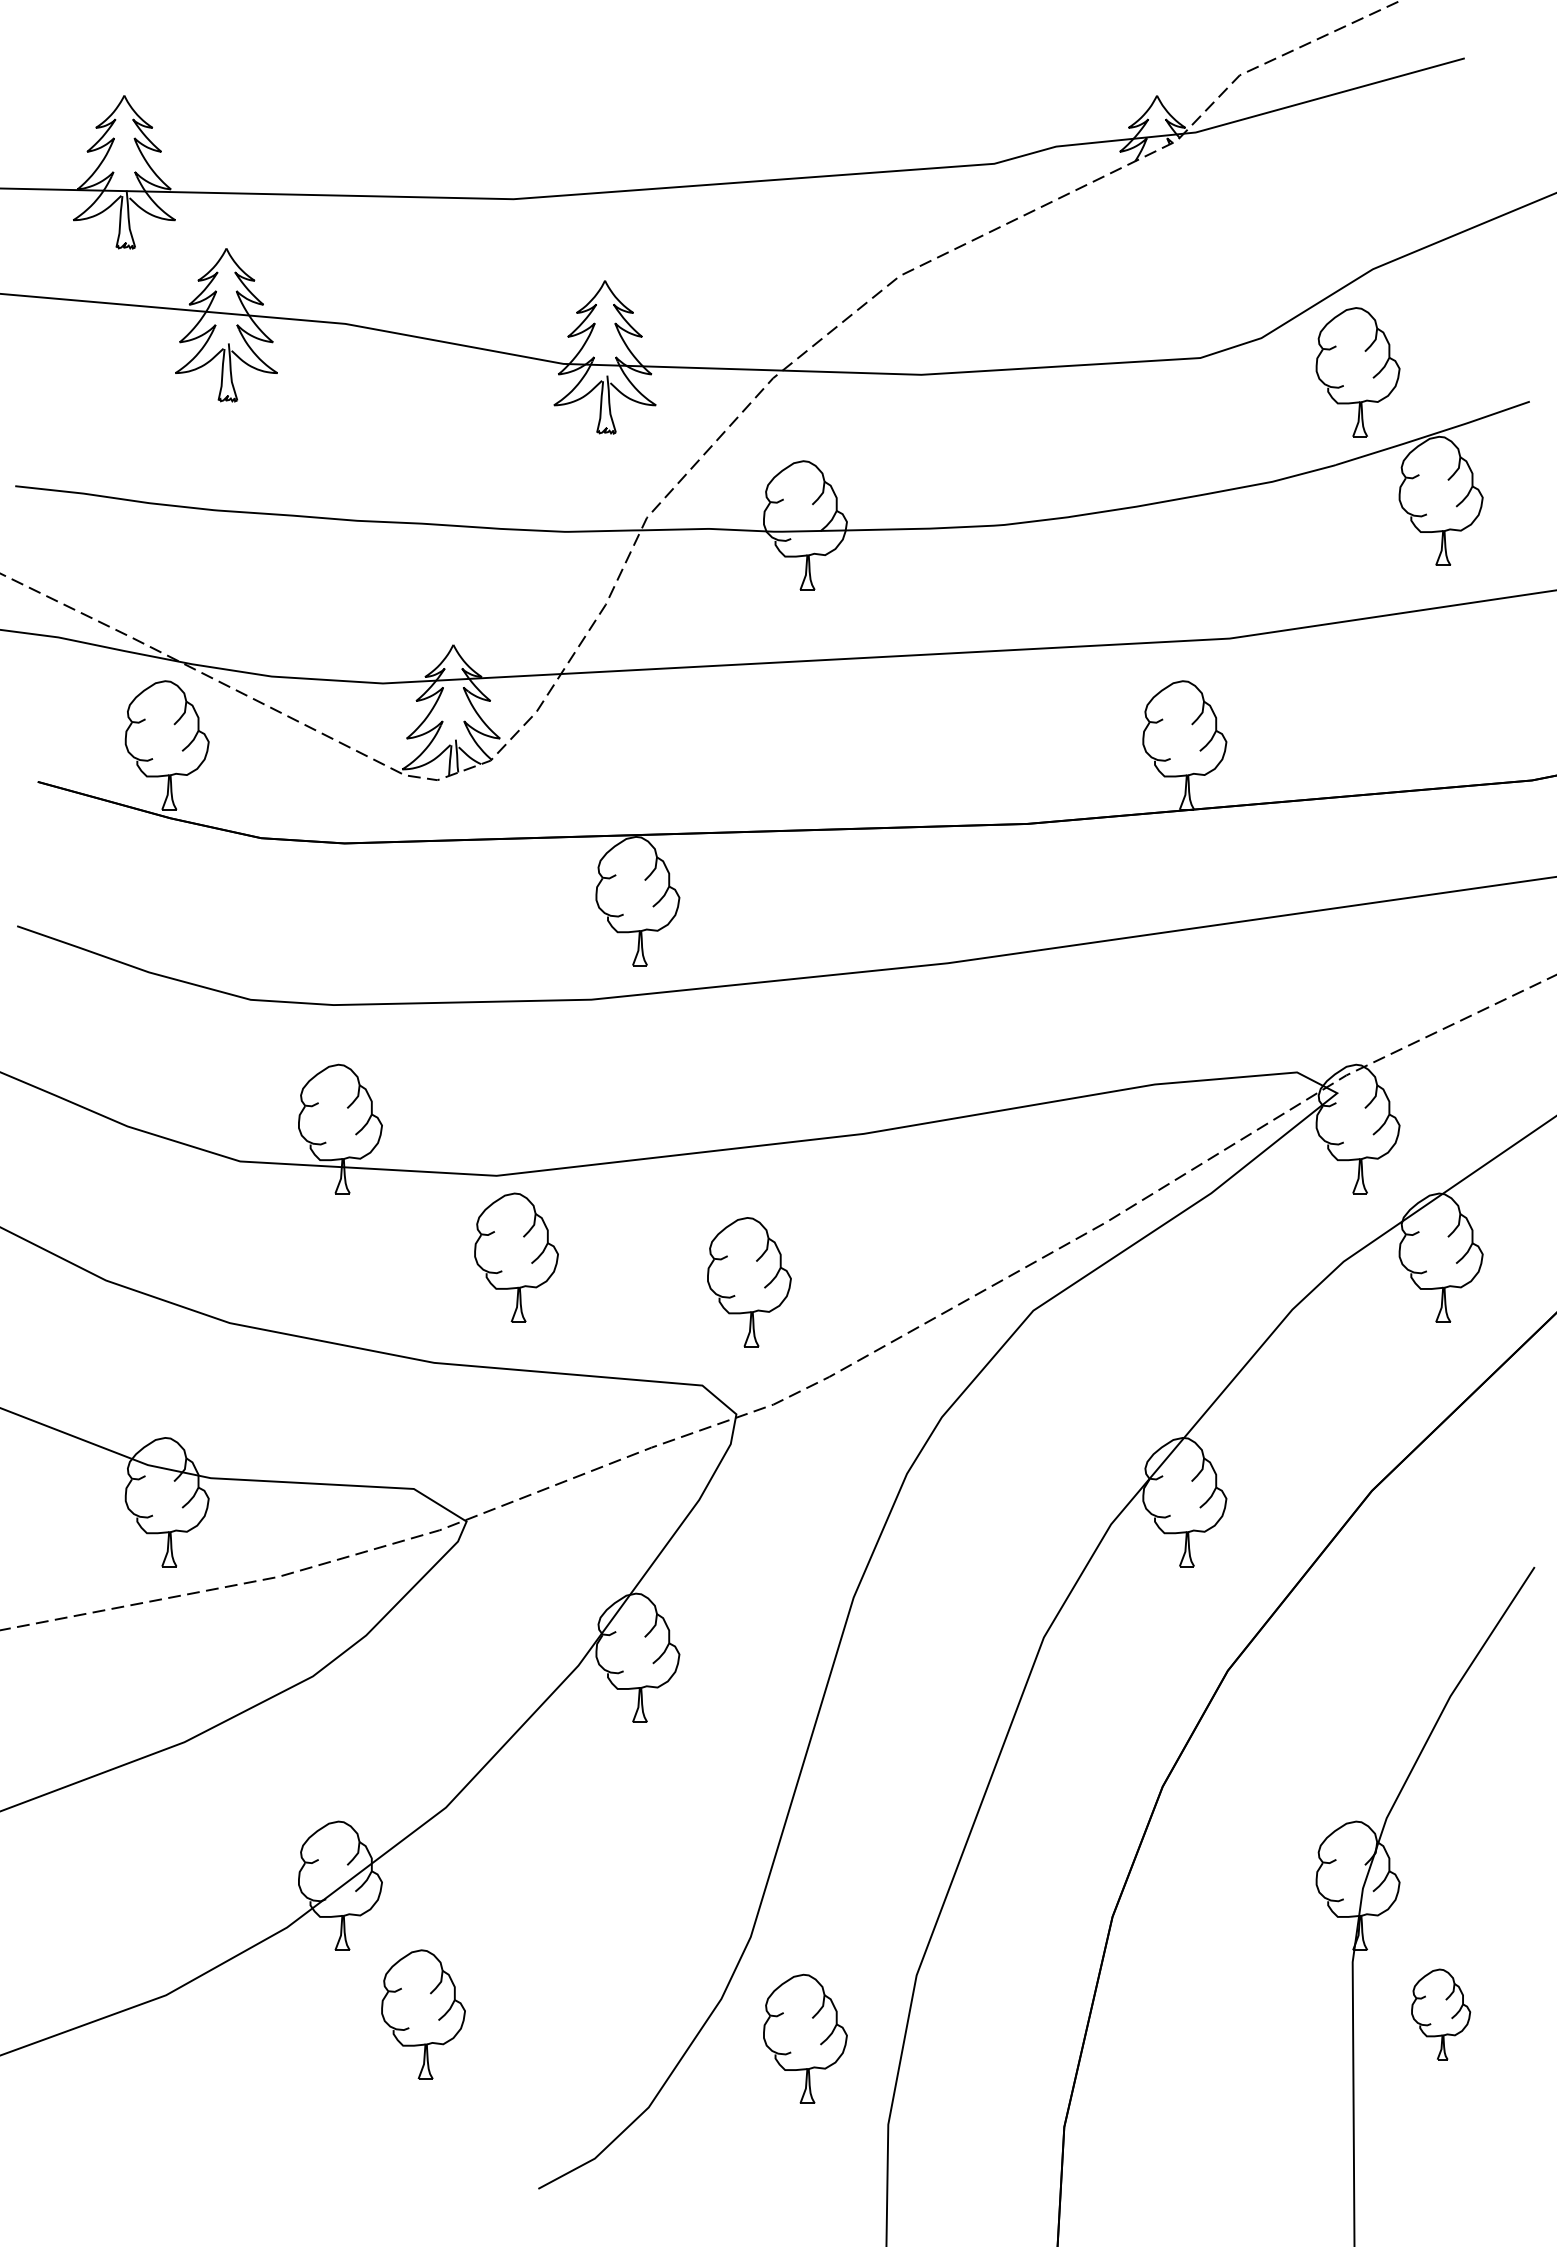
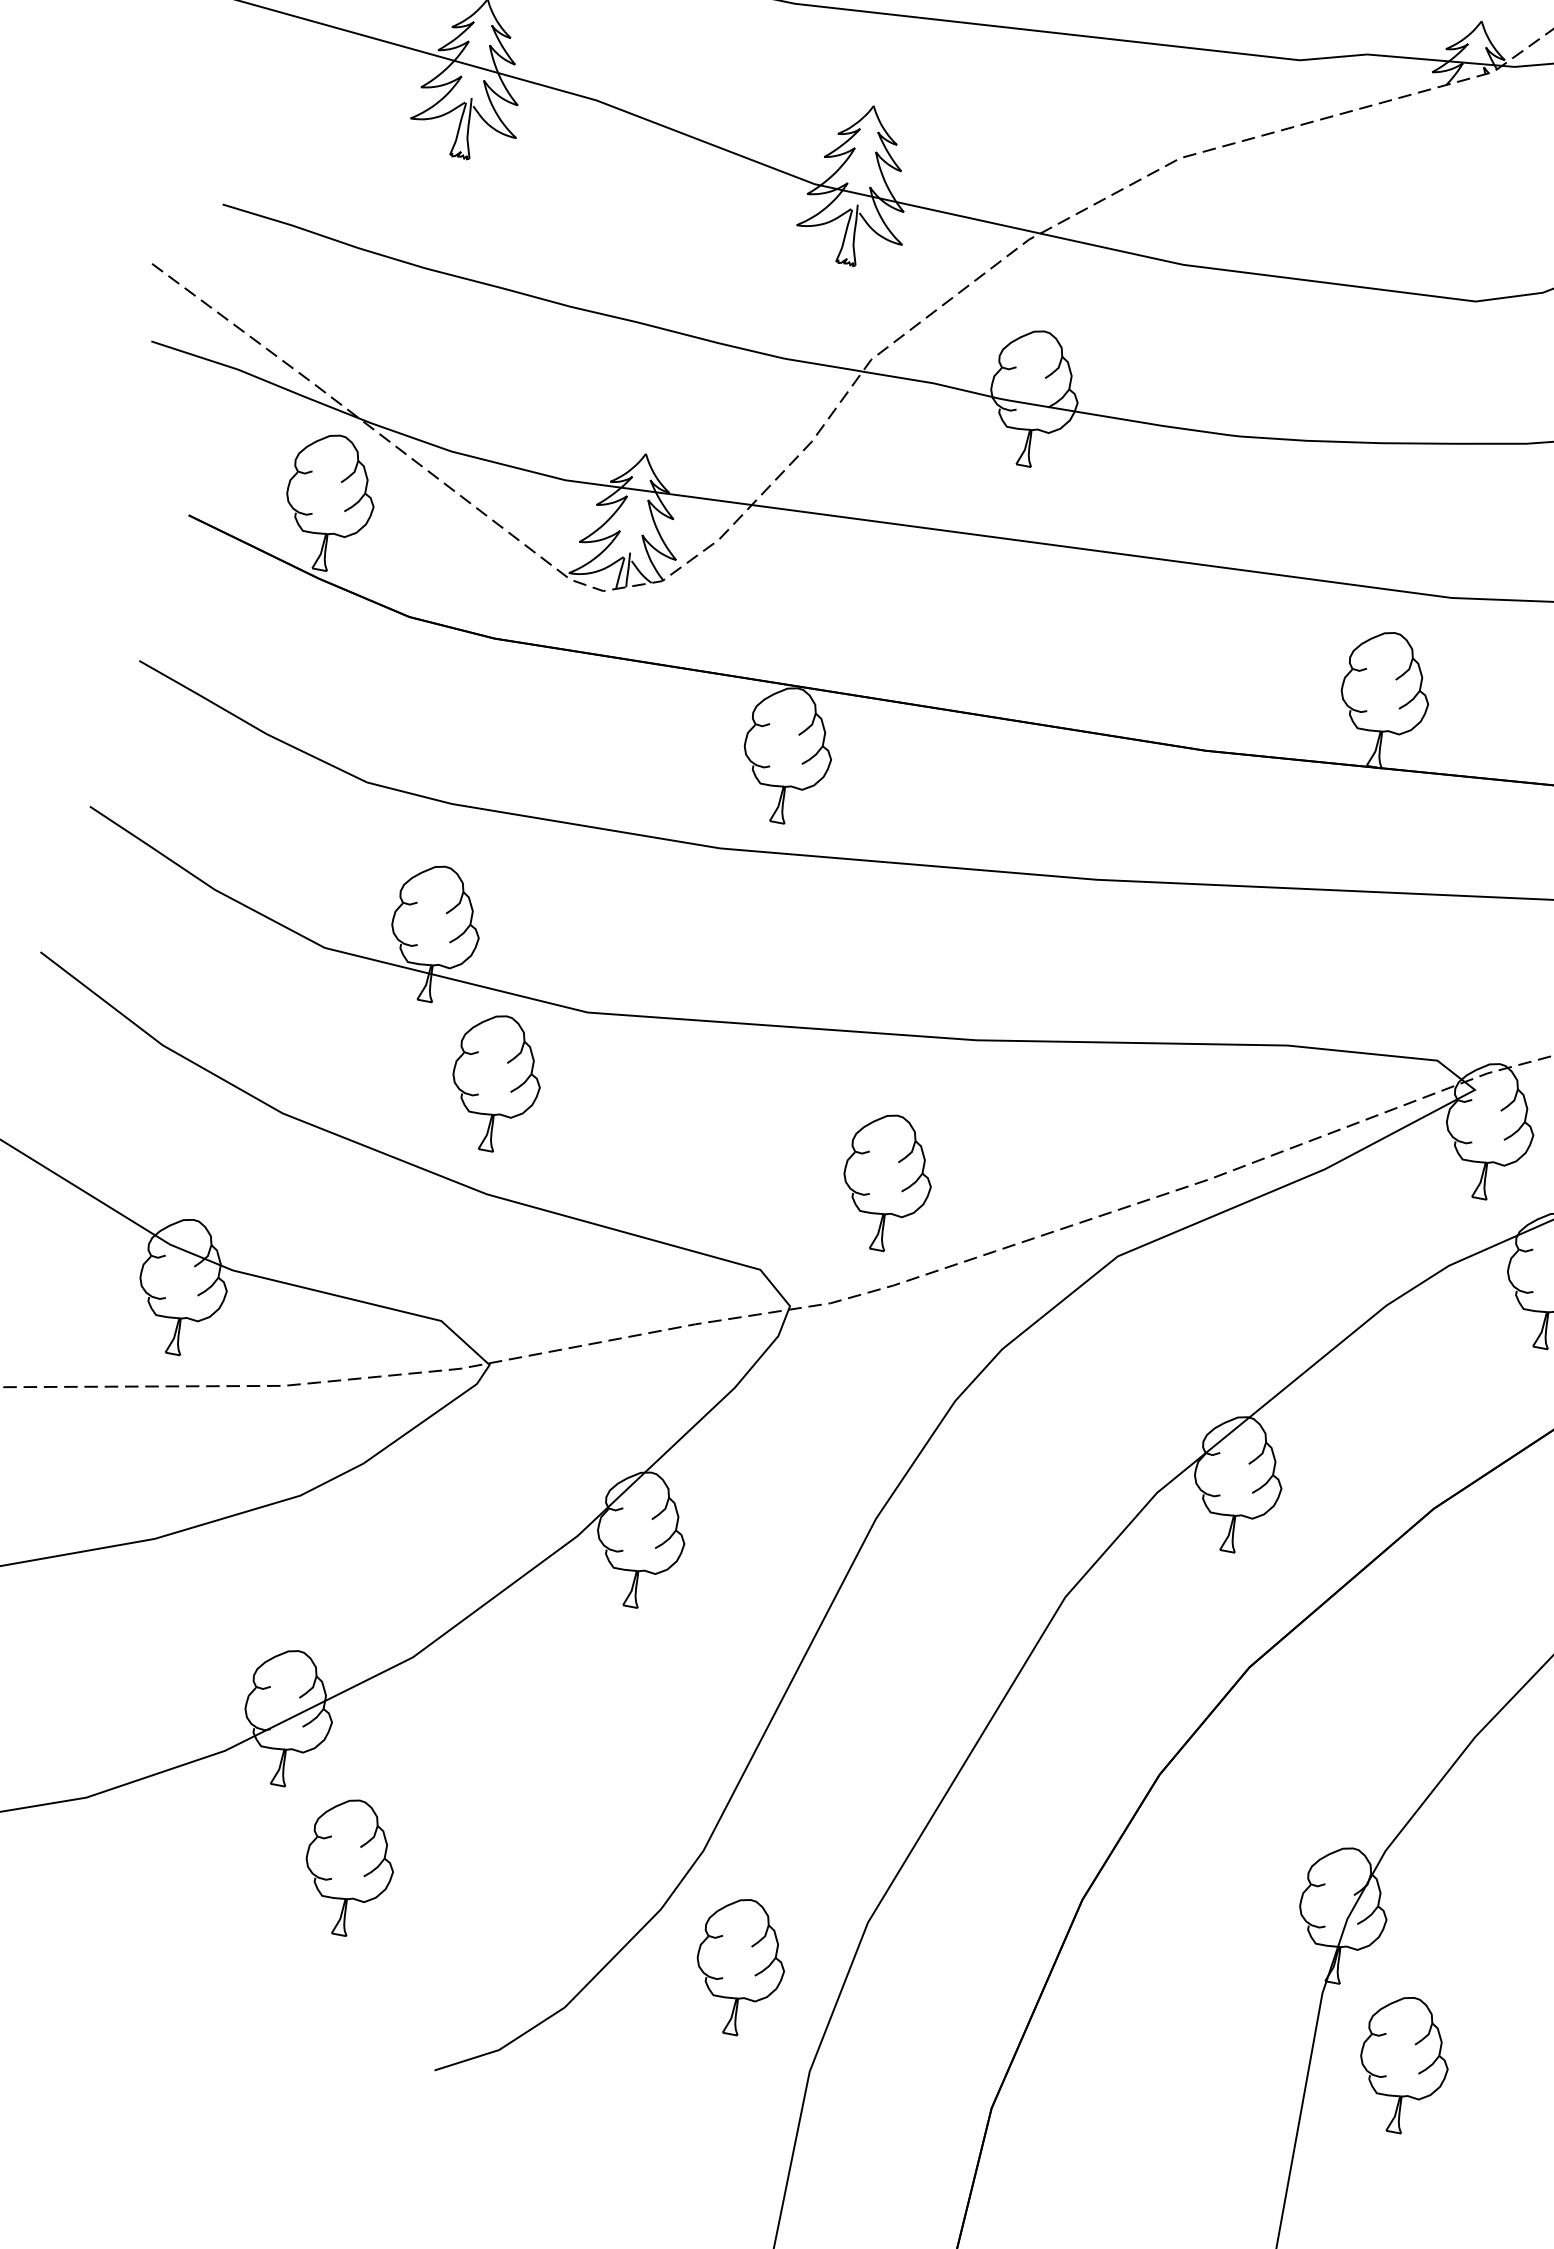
part: (516, 1257) -> (496, 1082), moved
part: (749, 1282) -> (887, 1182), moved
part: (1440, 2014) -> (1403, 2064), size x1.43

